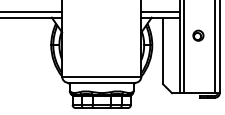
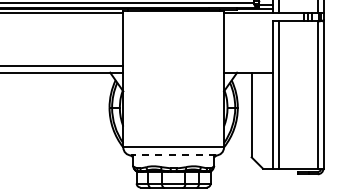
line: (160, 11) -> (248, 65), removed
part: (198, 35) -> (296, 95), removed
line: (101, 82) -> (173, 155), solid -> dashed

